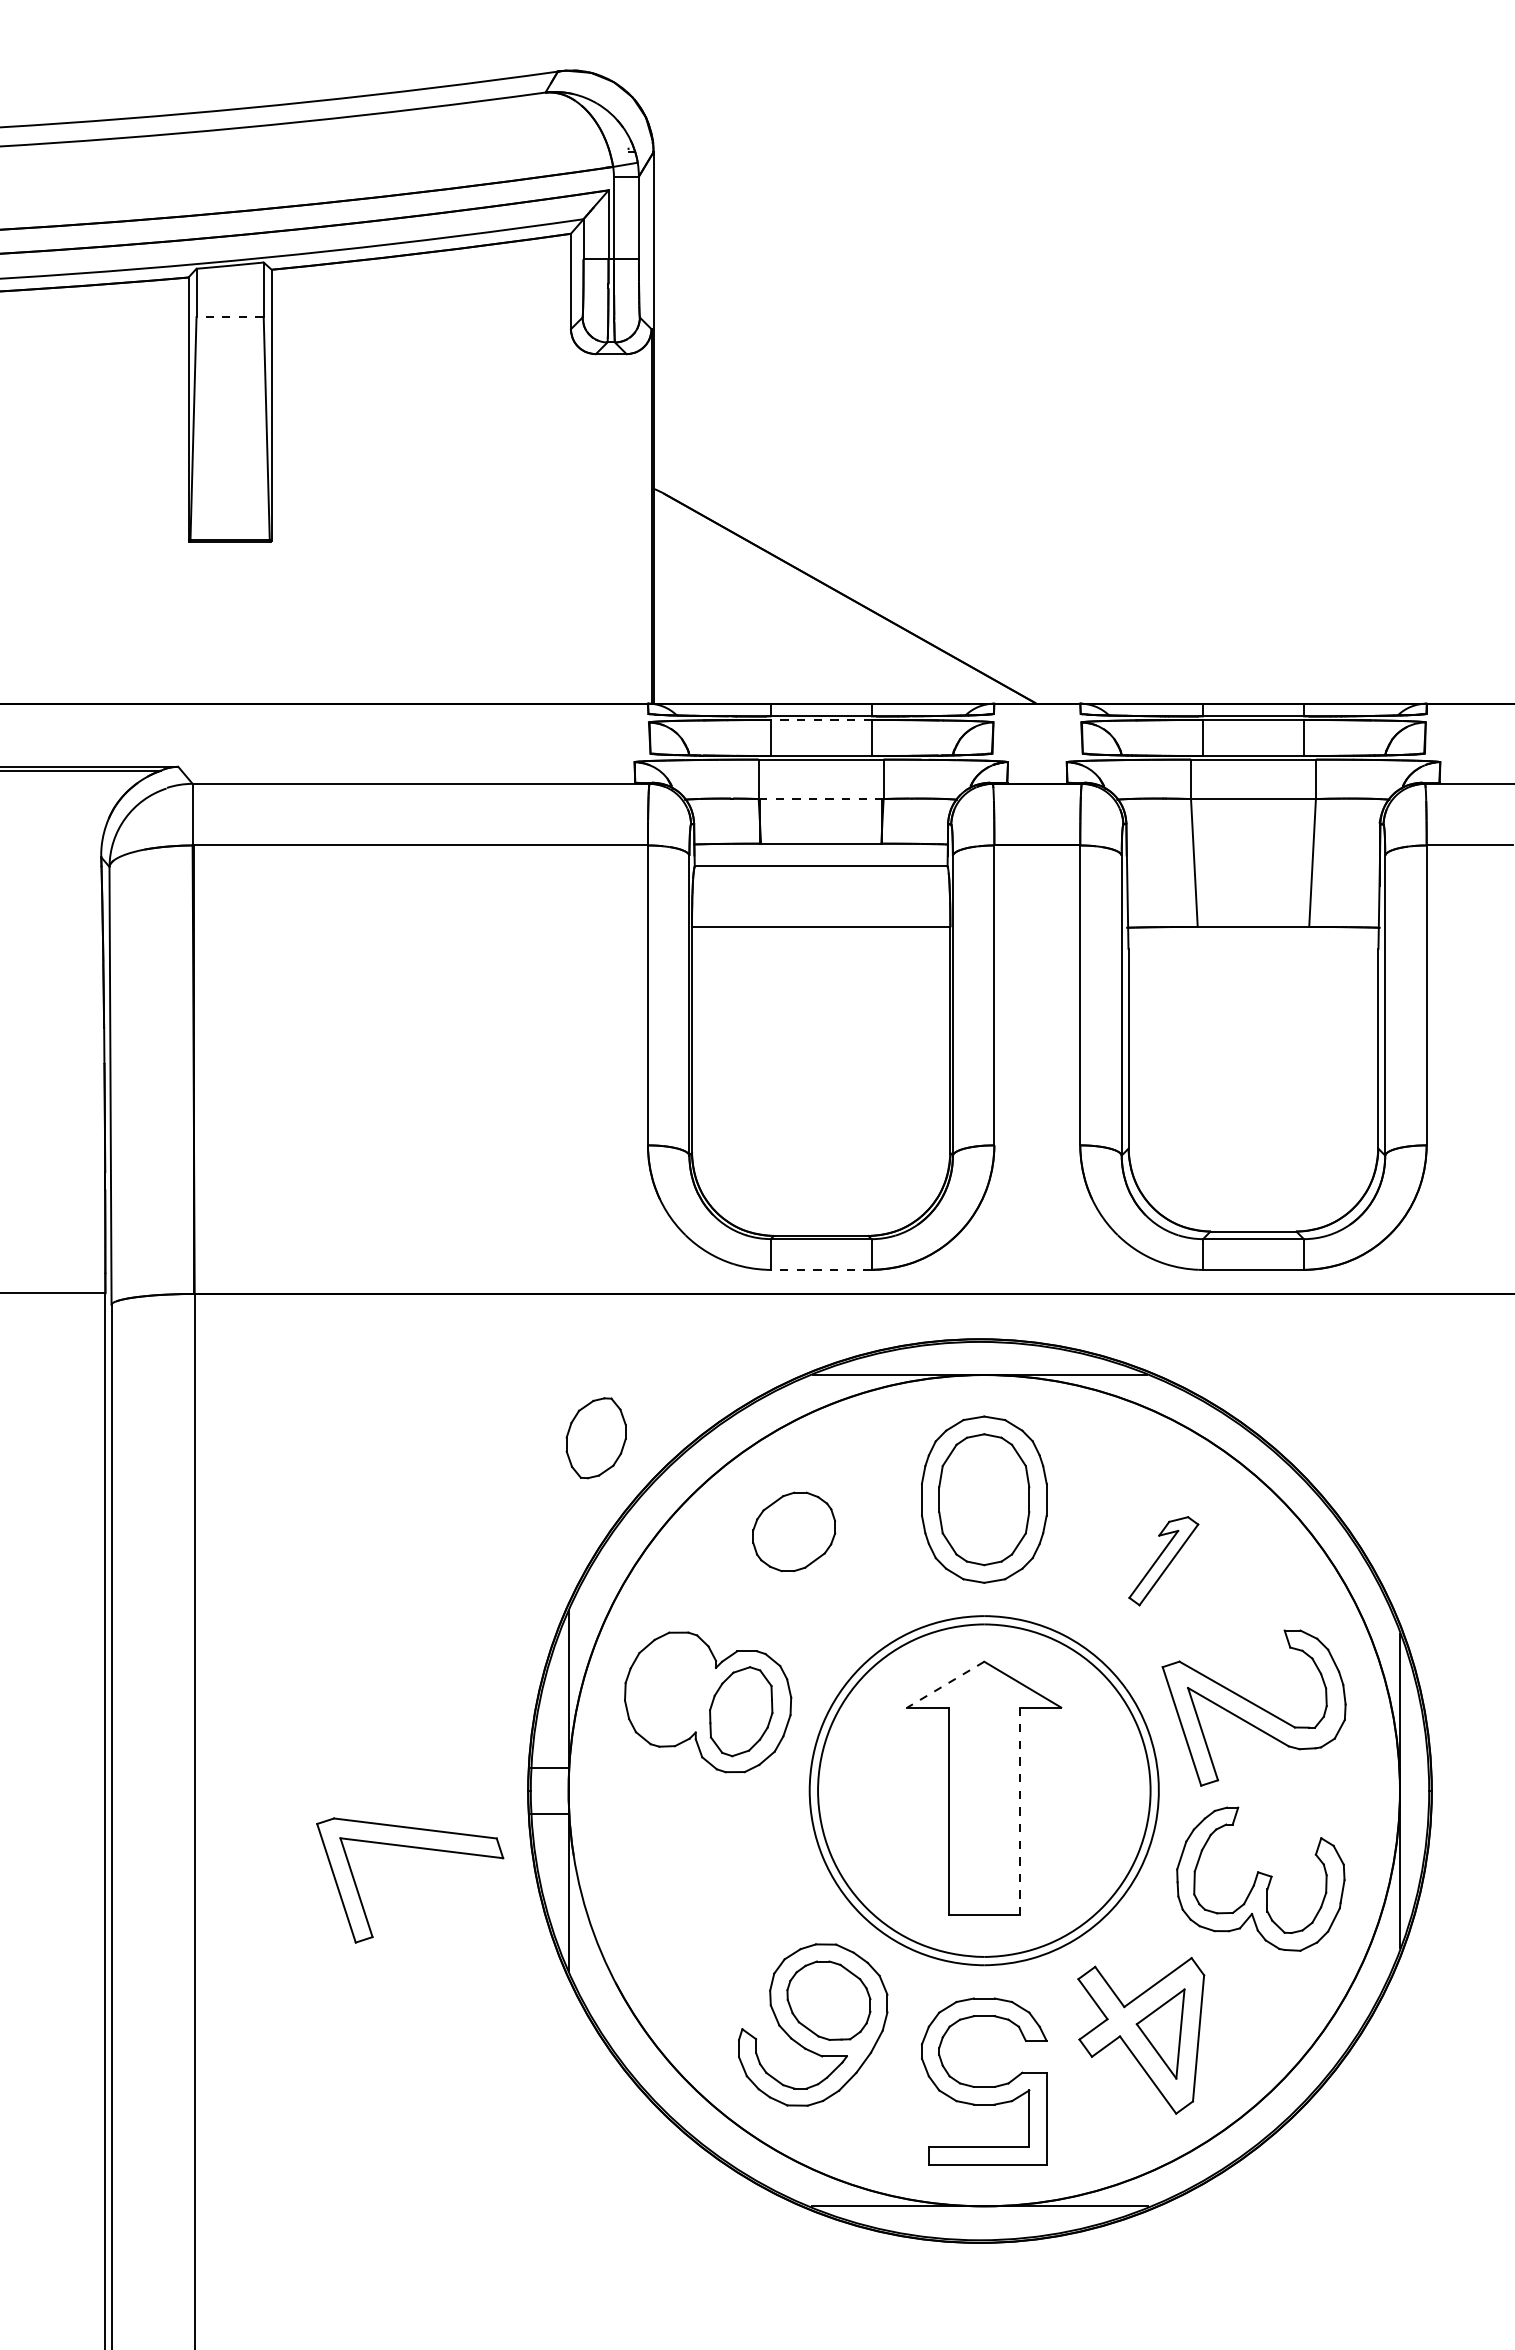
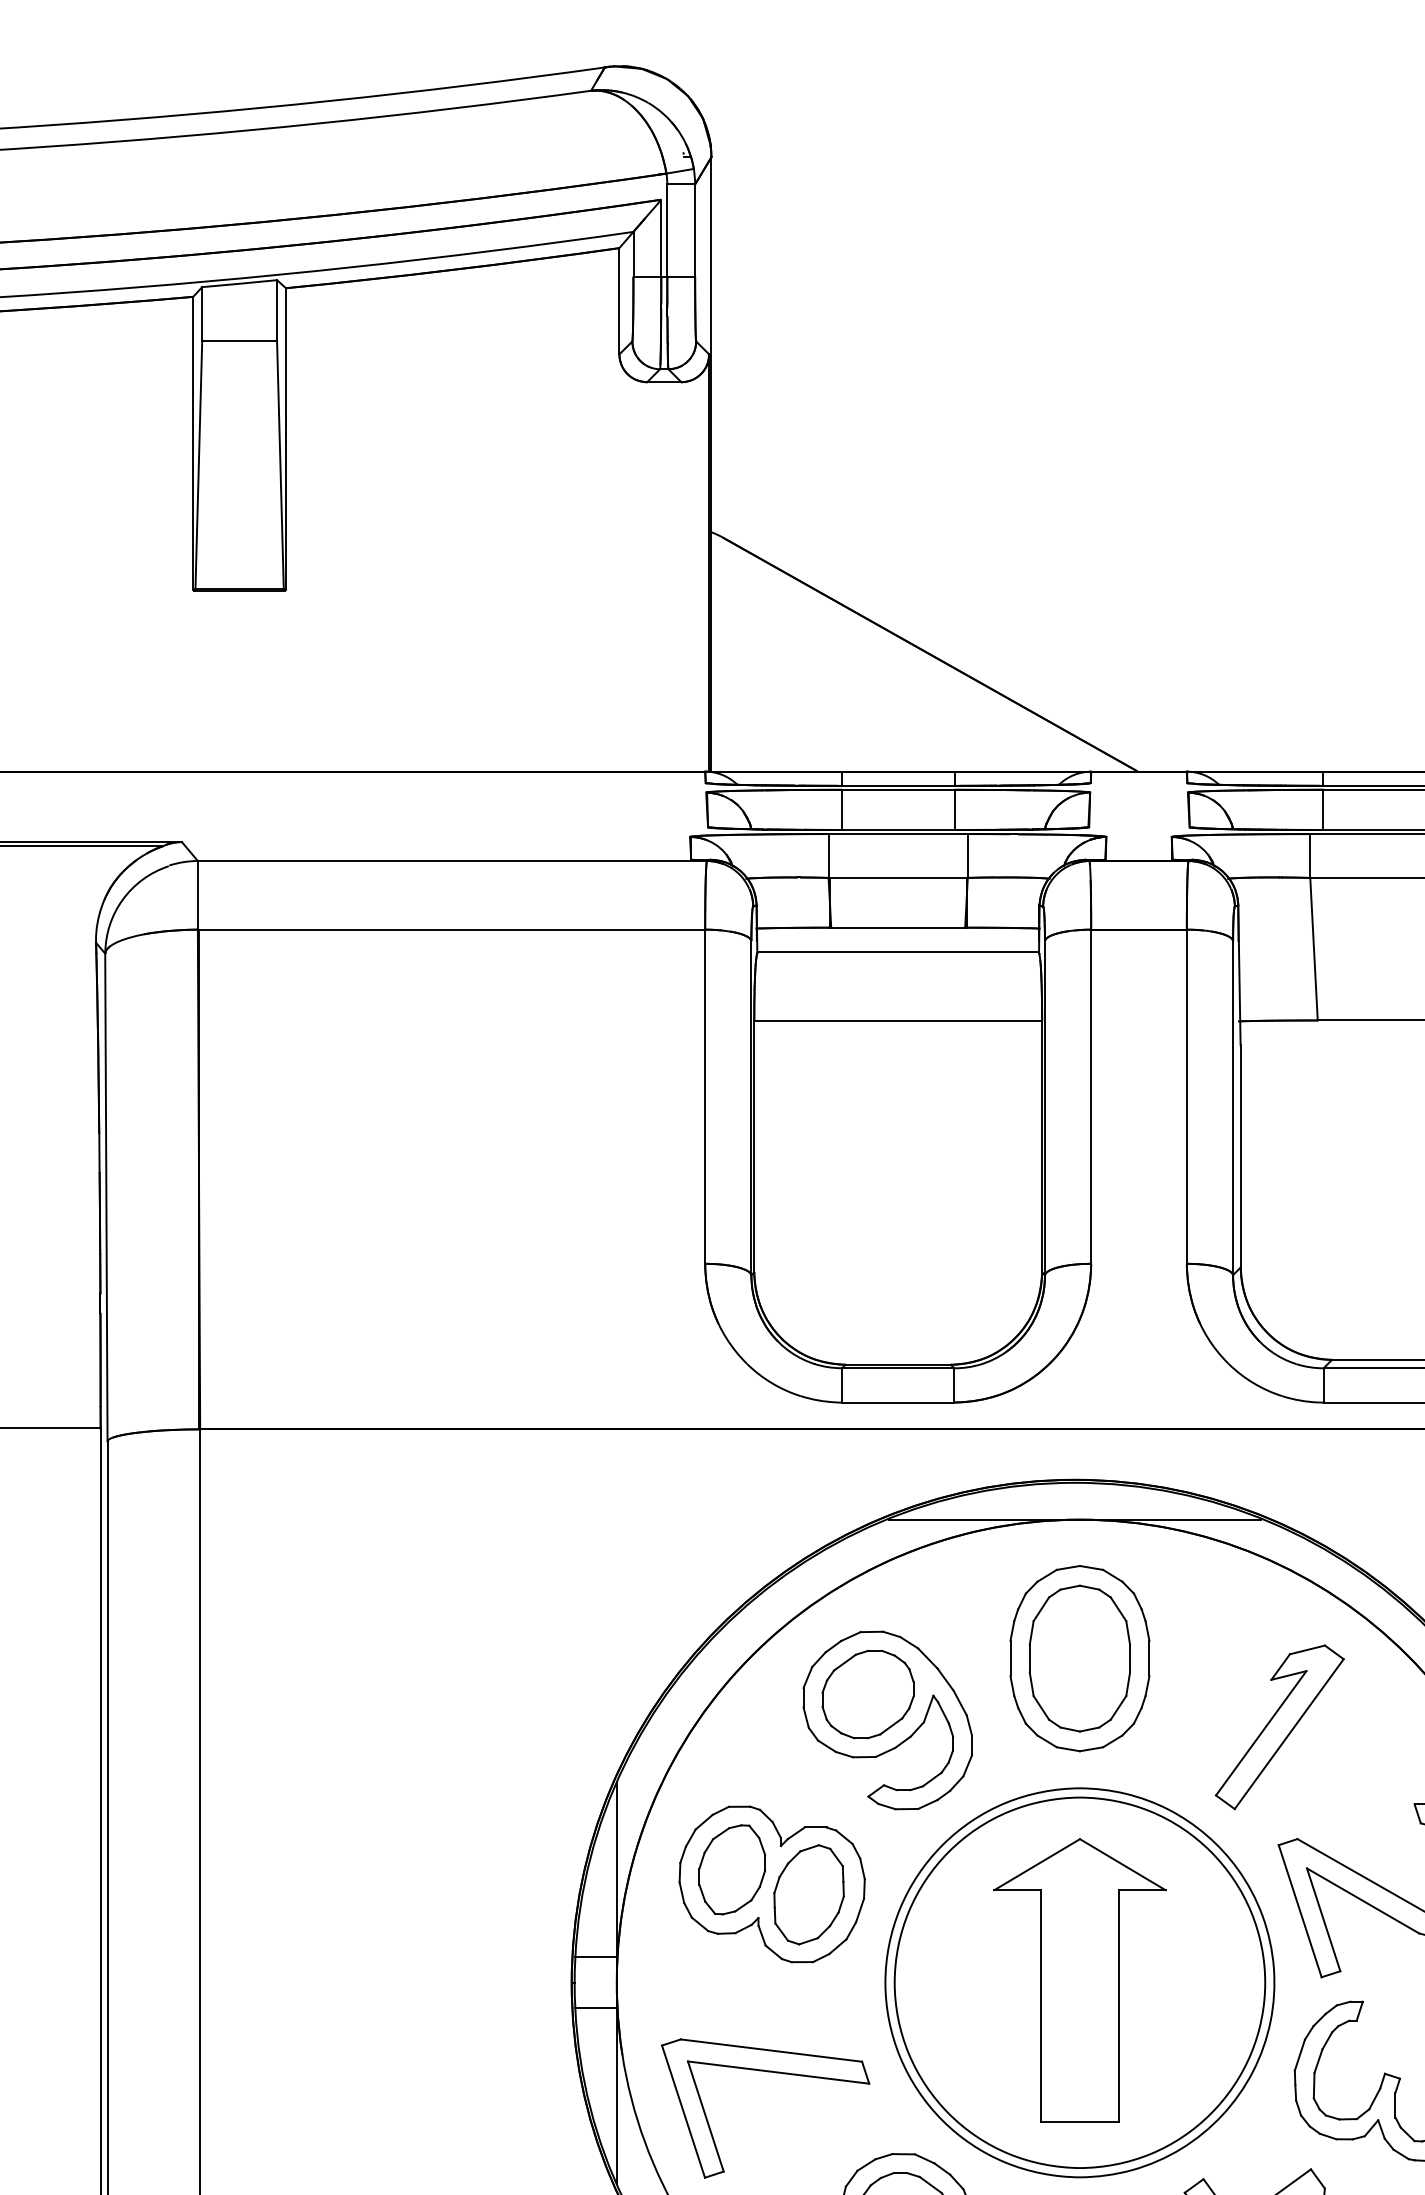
line: (230, 317) -> (240, 341), dashed -> solid
line: (821, 720) -> (898, 790), dashed -> solid
line: (820, 799) -> (897, 878), dashed -> solid
line: (820, 1269) -> (897, 1402), dashed -> solid
part: (595, 1438) -> (731, 1870), moved
part: (811, 1554) -> (887, 1719), added
part: (1163, 1560) -> (1279, 1726), size x1.67
line: (945, 1684) -> (1036, 1864), dashed -> solid
line: (1019, 1811) -> (1119, 2006), dashed -> solid
part: (413, 1848) -> (769, 2072), moved

